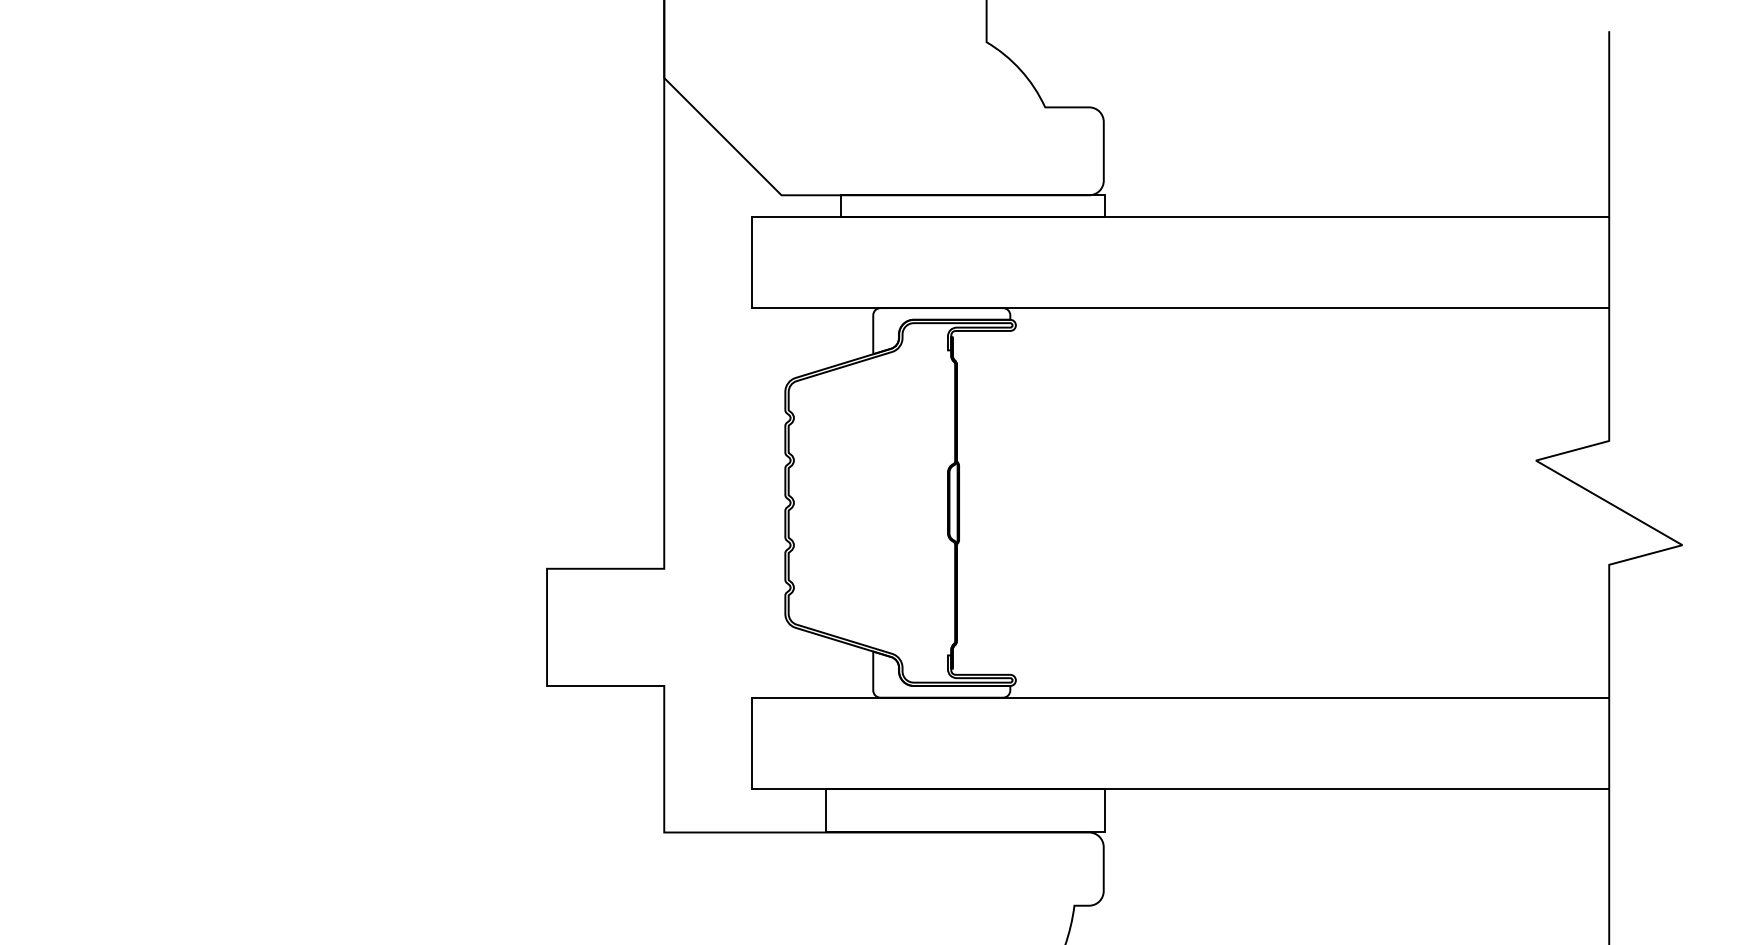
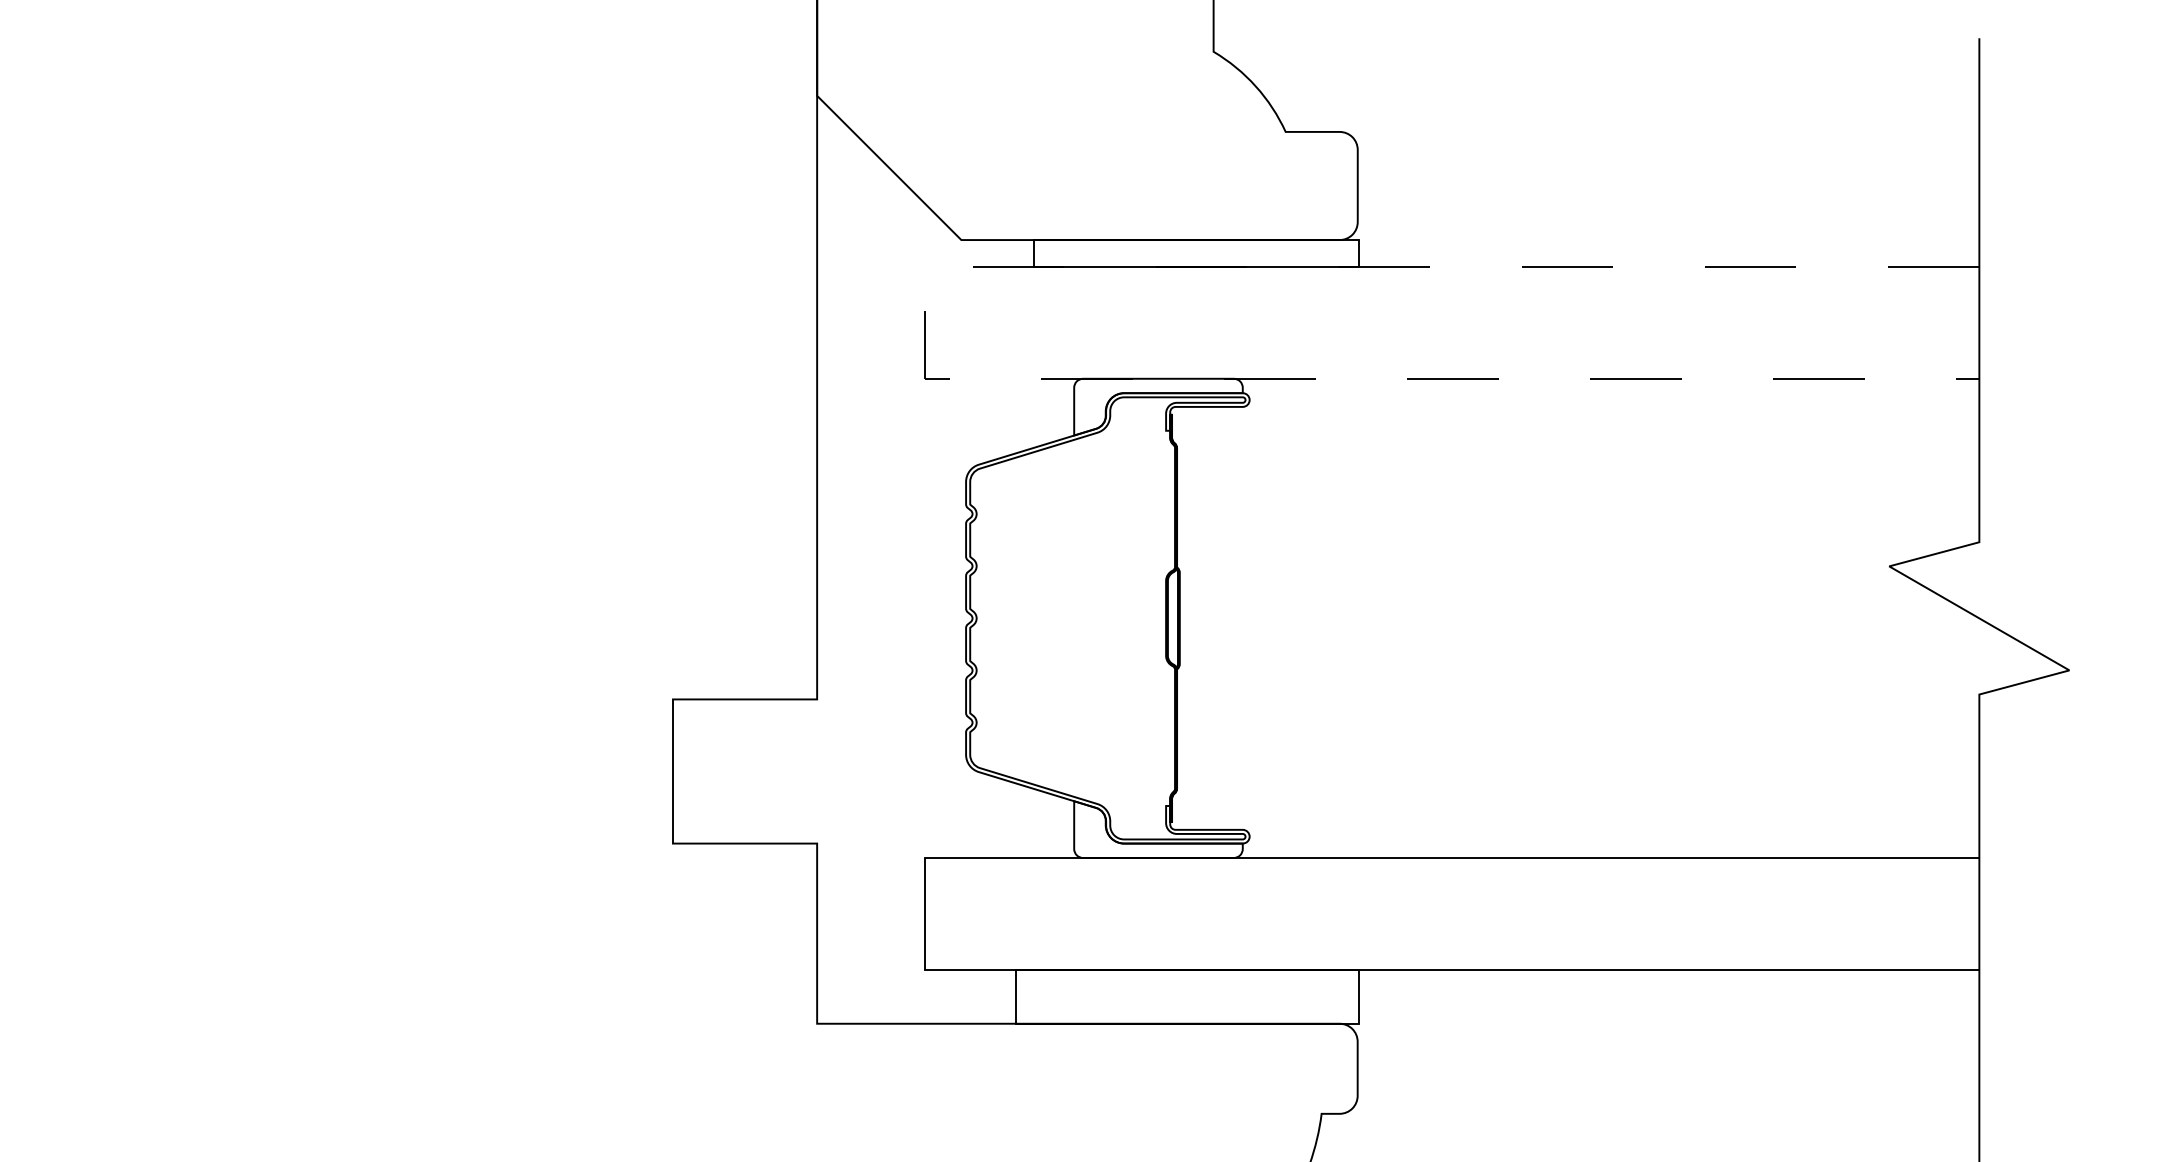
line: (752, 263) -> (925, 323), solid -> dashed

